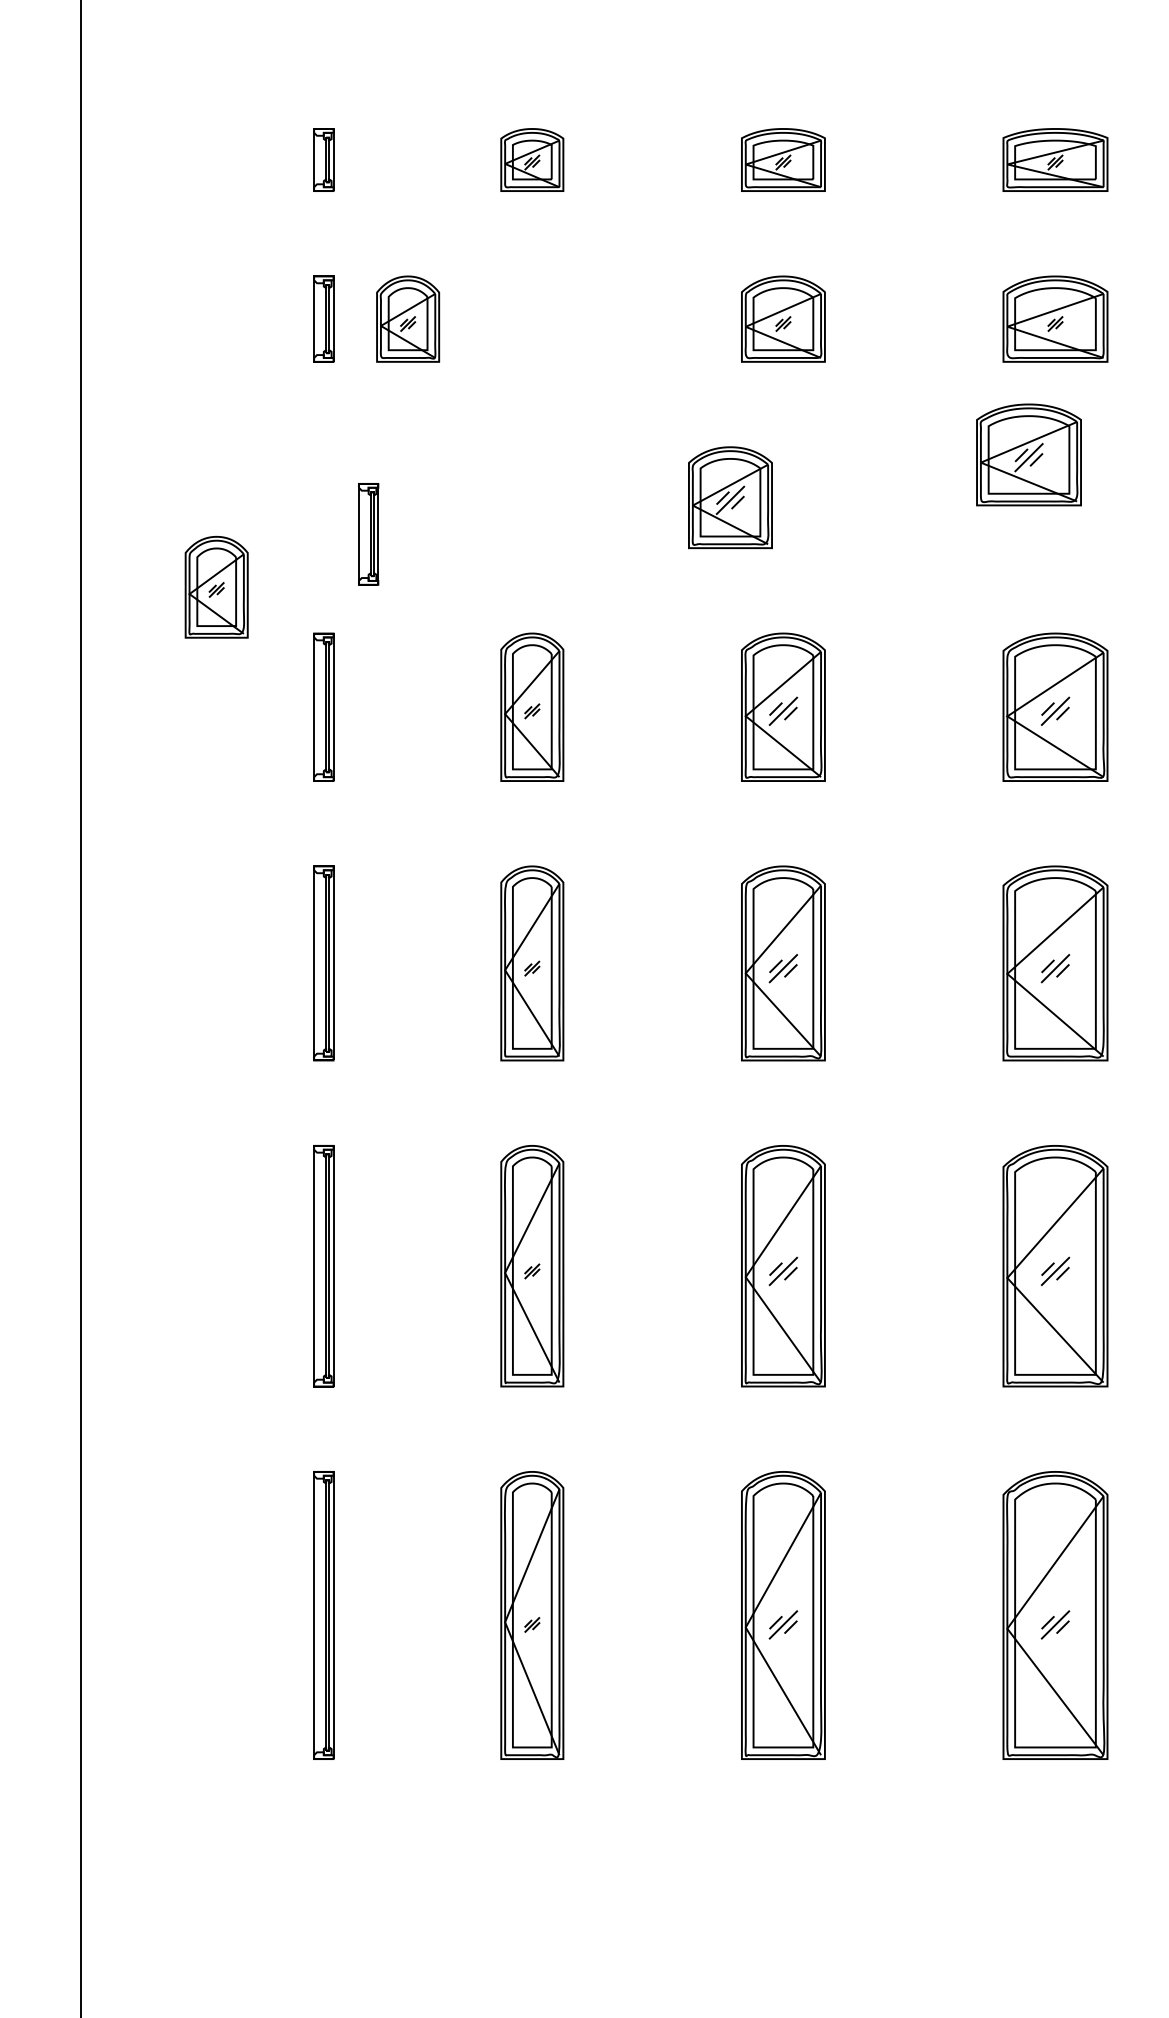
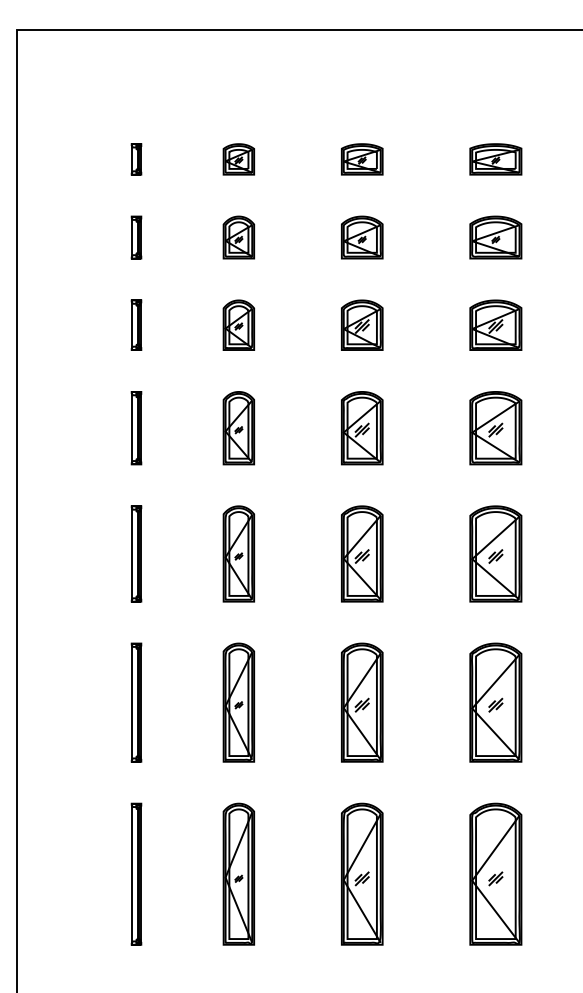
part: (407, 319) -> (238, 237), moved
part: (1028, 453) -> (495, 324), moved
part: (731, 496) -> (362, 324), moved
part: (368, 532) -> (136, 324), moved
part: (215, 585) -> (238, 324), moved

